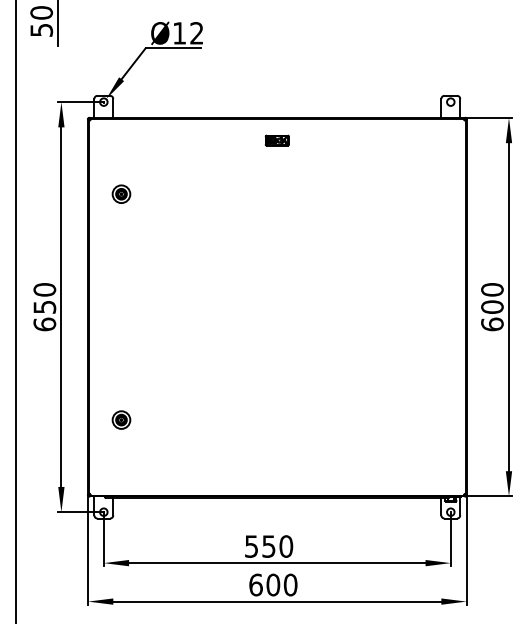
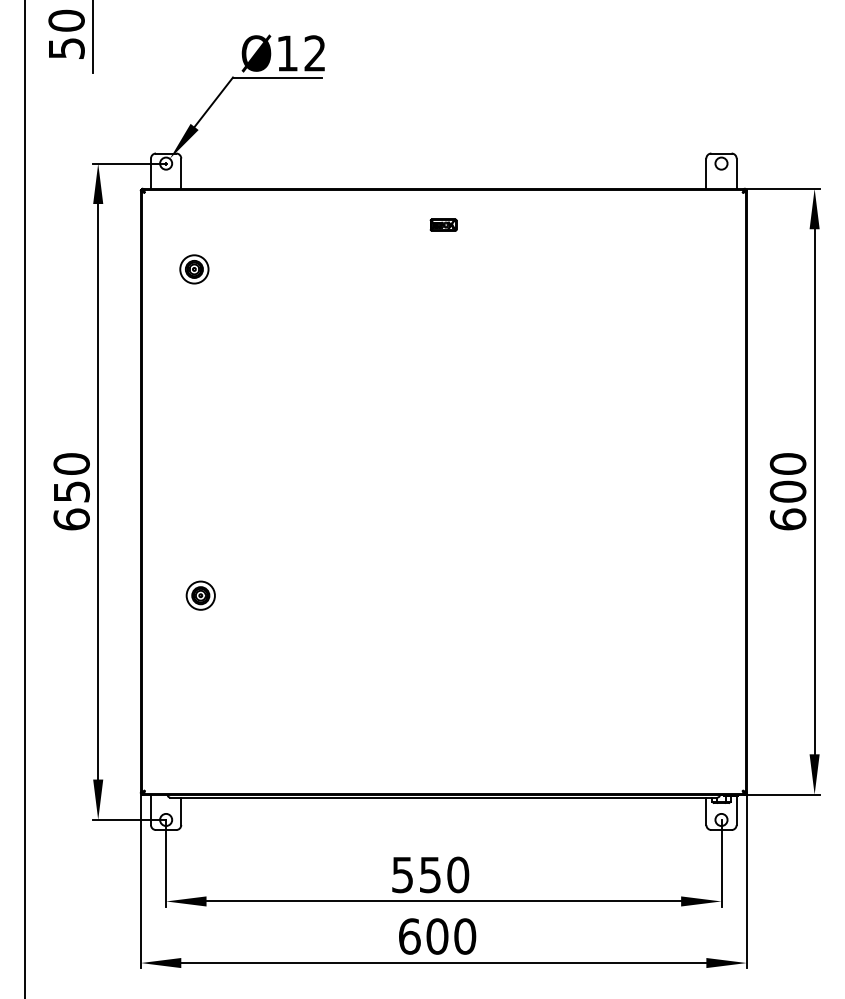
part: (276, 140) -> (442, 224), size x0.7
part: (121, 193) -> (194, 268), moved
part: (121, 419) -> (200, 594), moved

